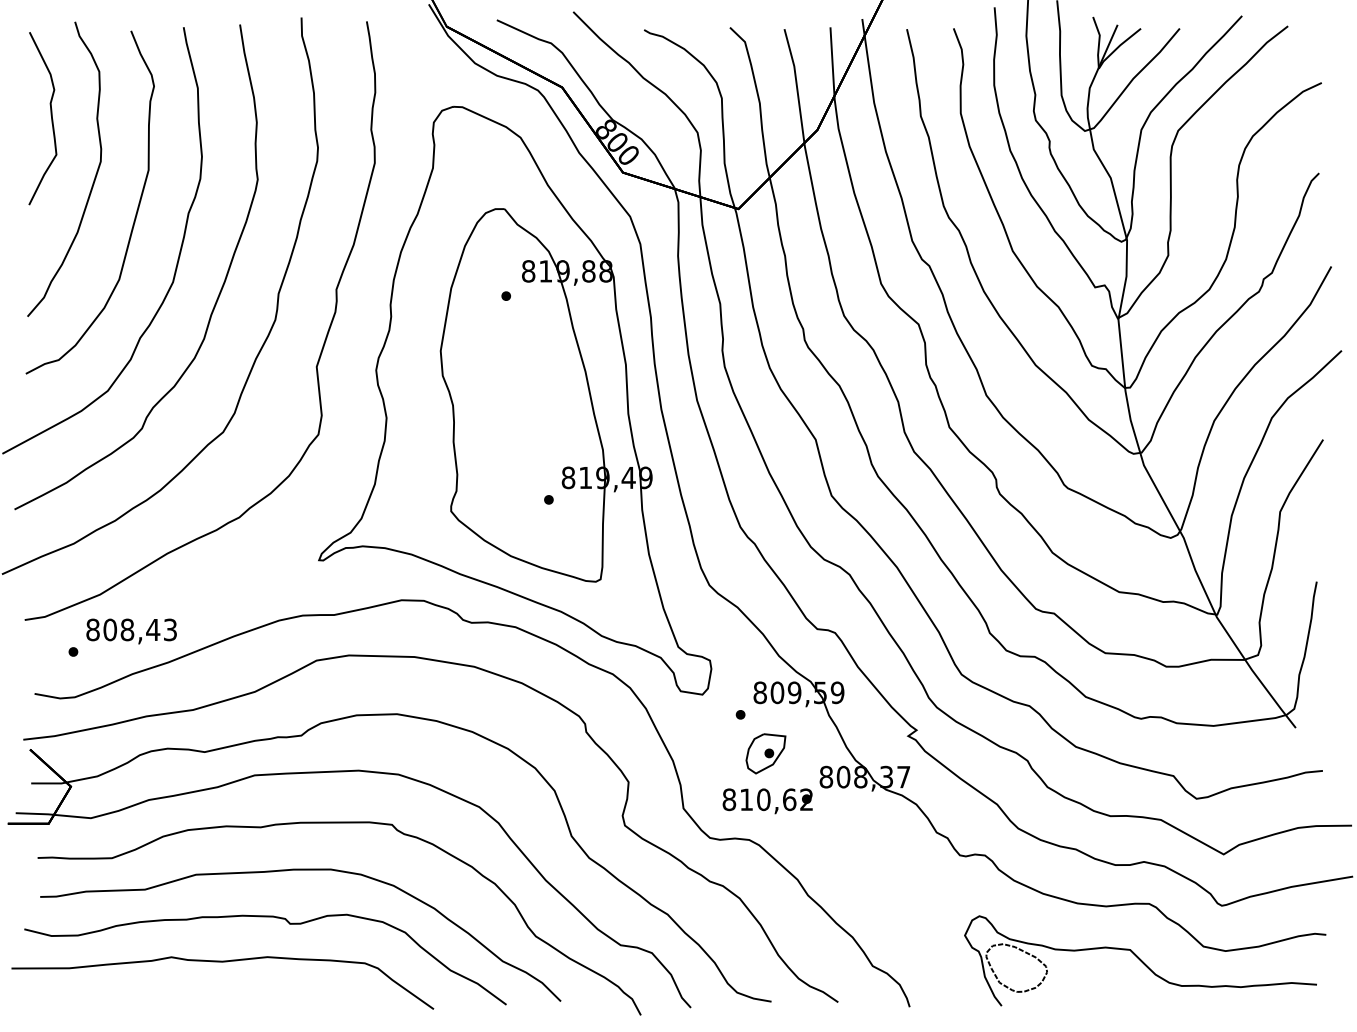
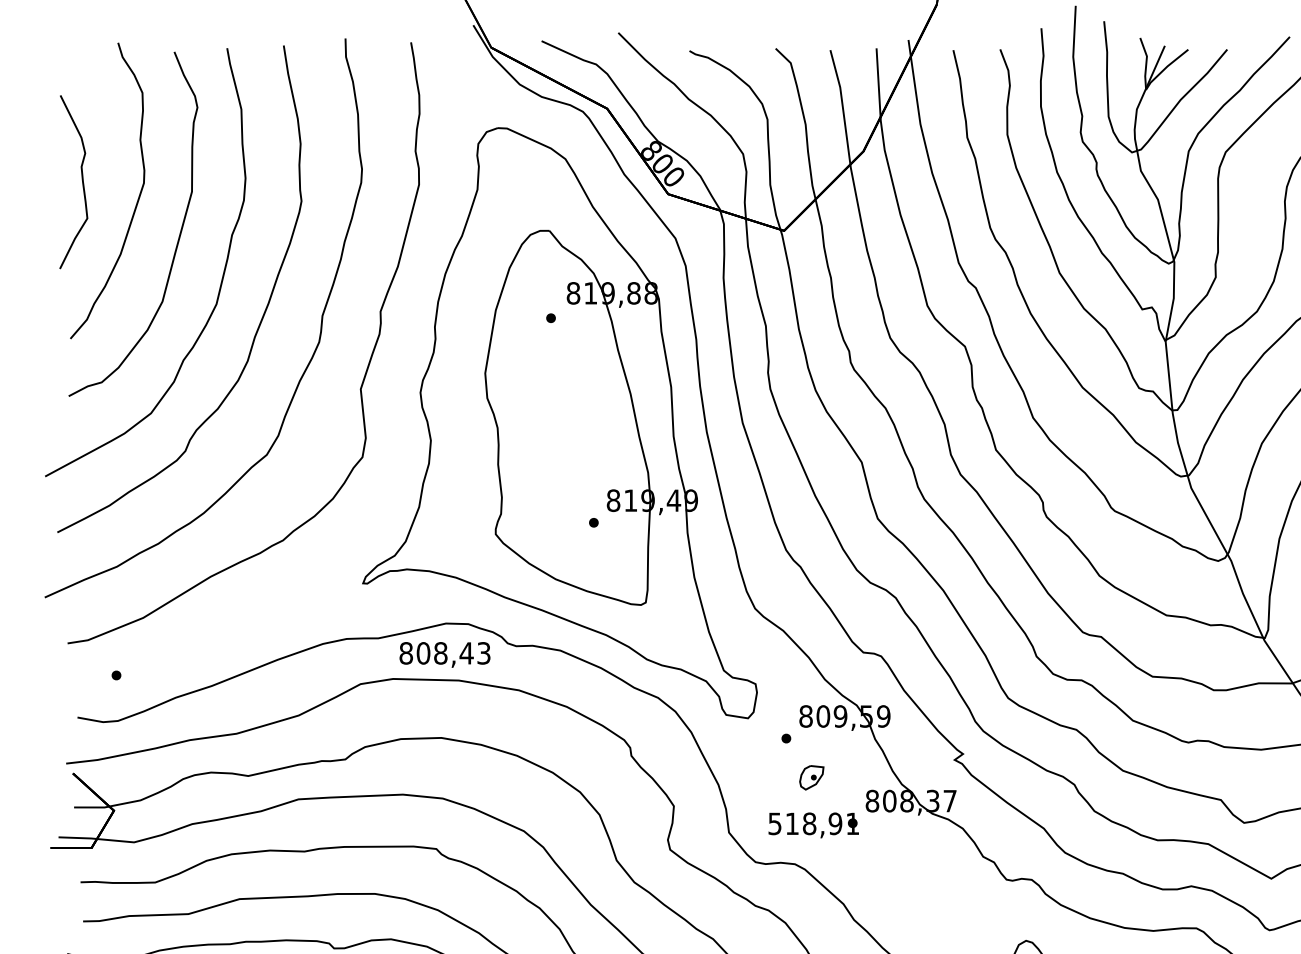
curve: (50, 115) -> (81, 179), moved
text: (131, 631) -> (444, 654), moved
part: (765, 753) -> (811, 777), size x0.6
text: (767, 799) -> (813, 823), 810,62 -> 518,91

